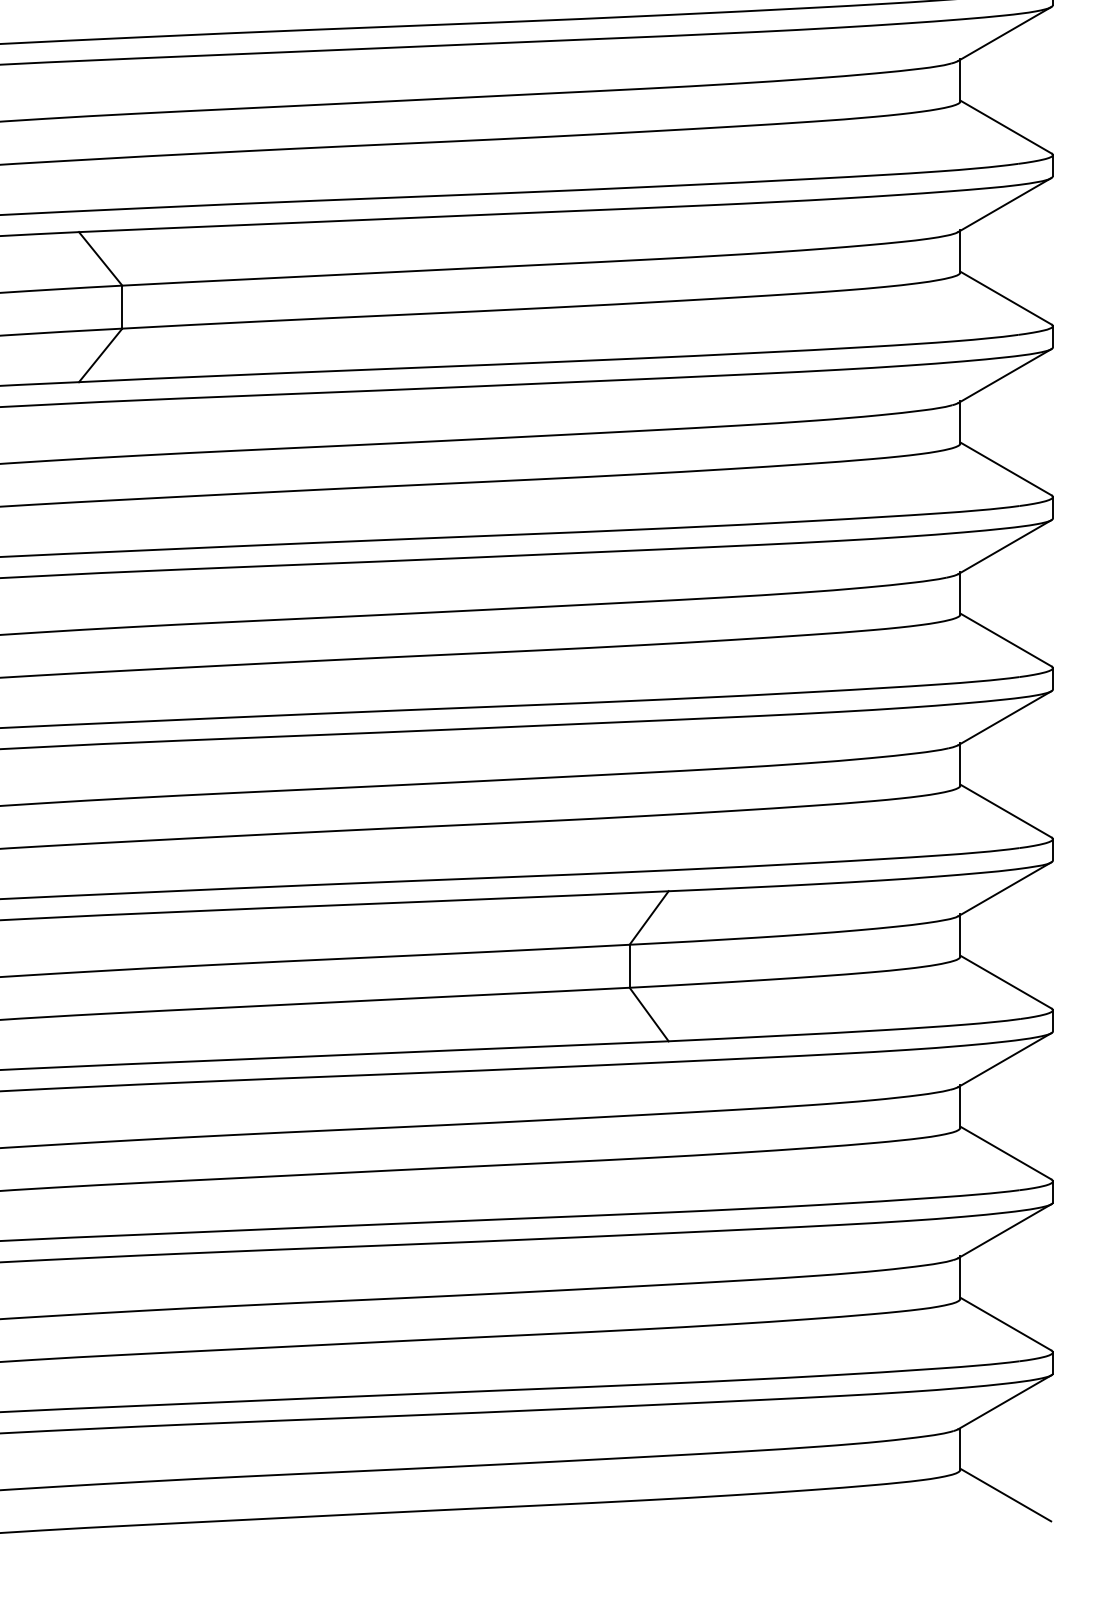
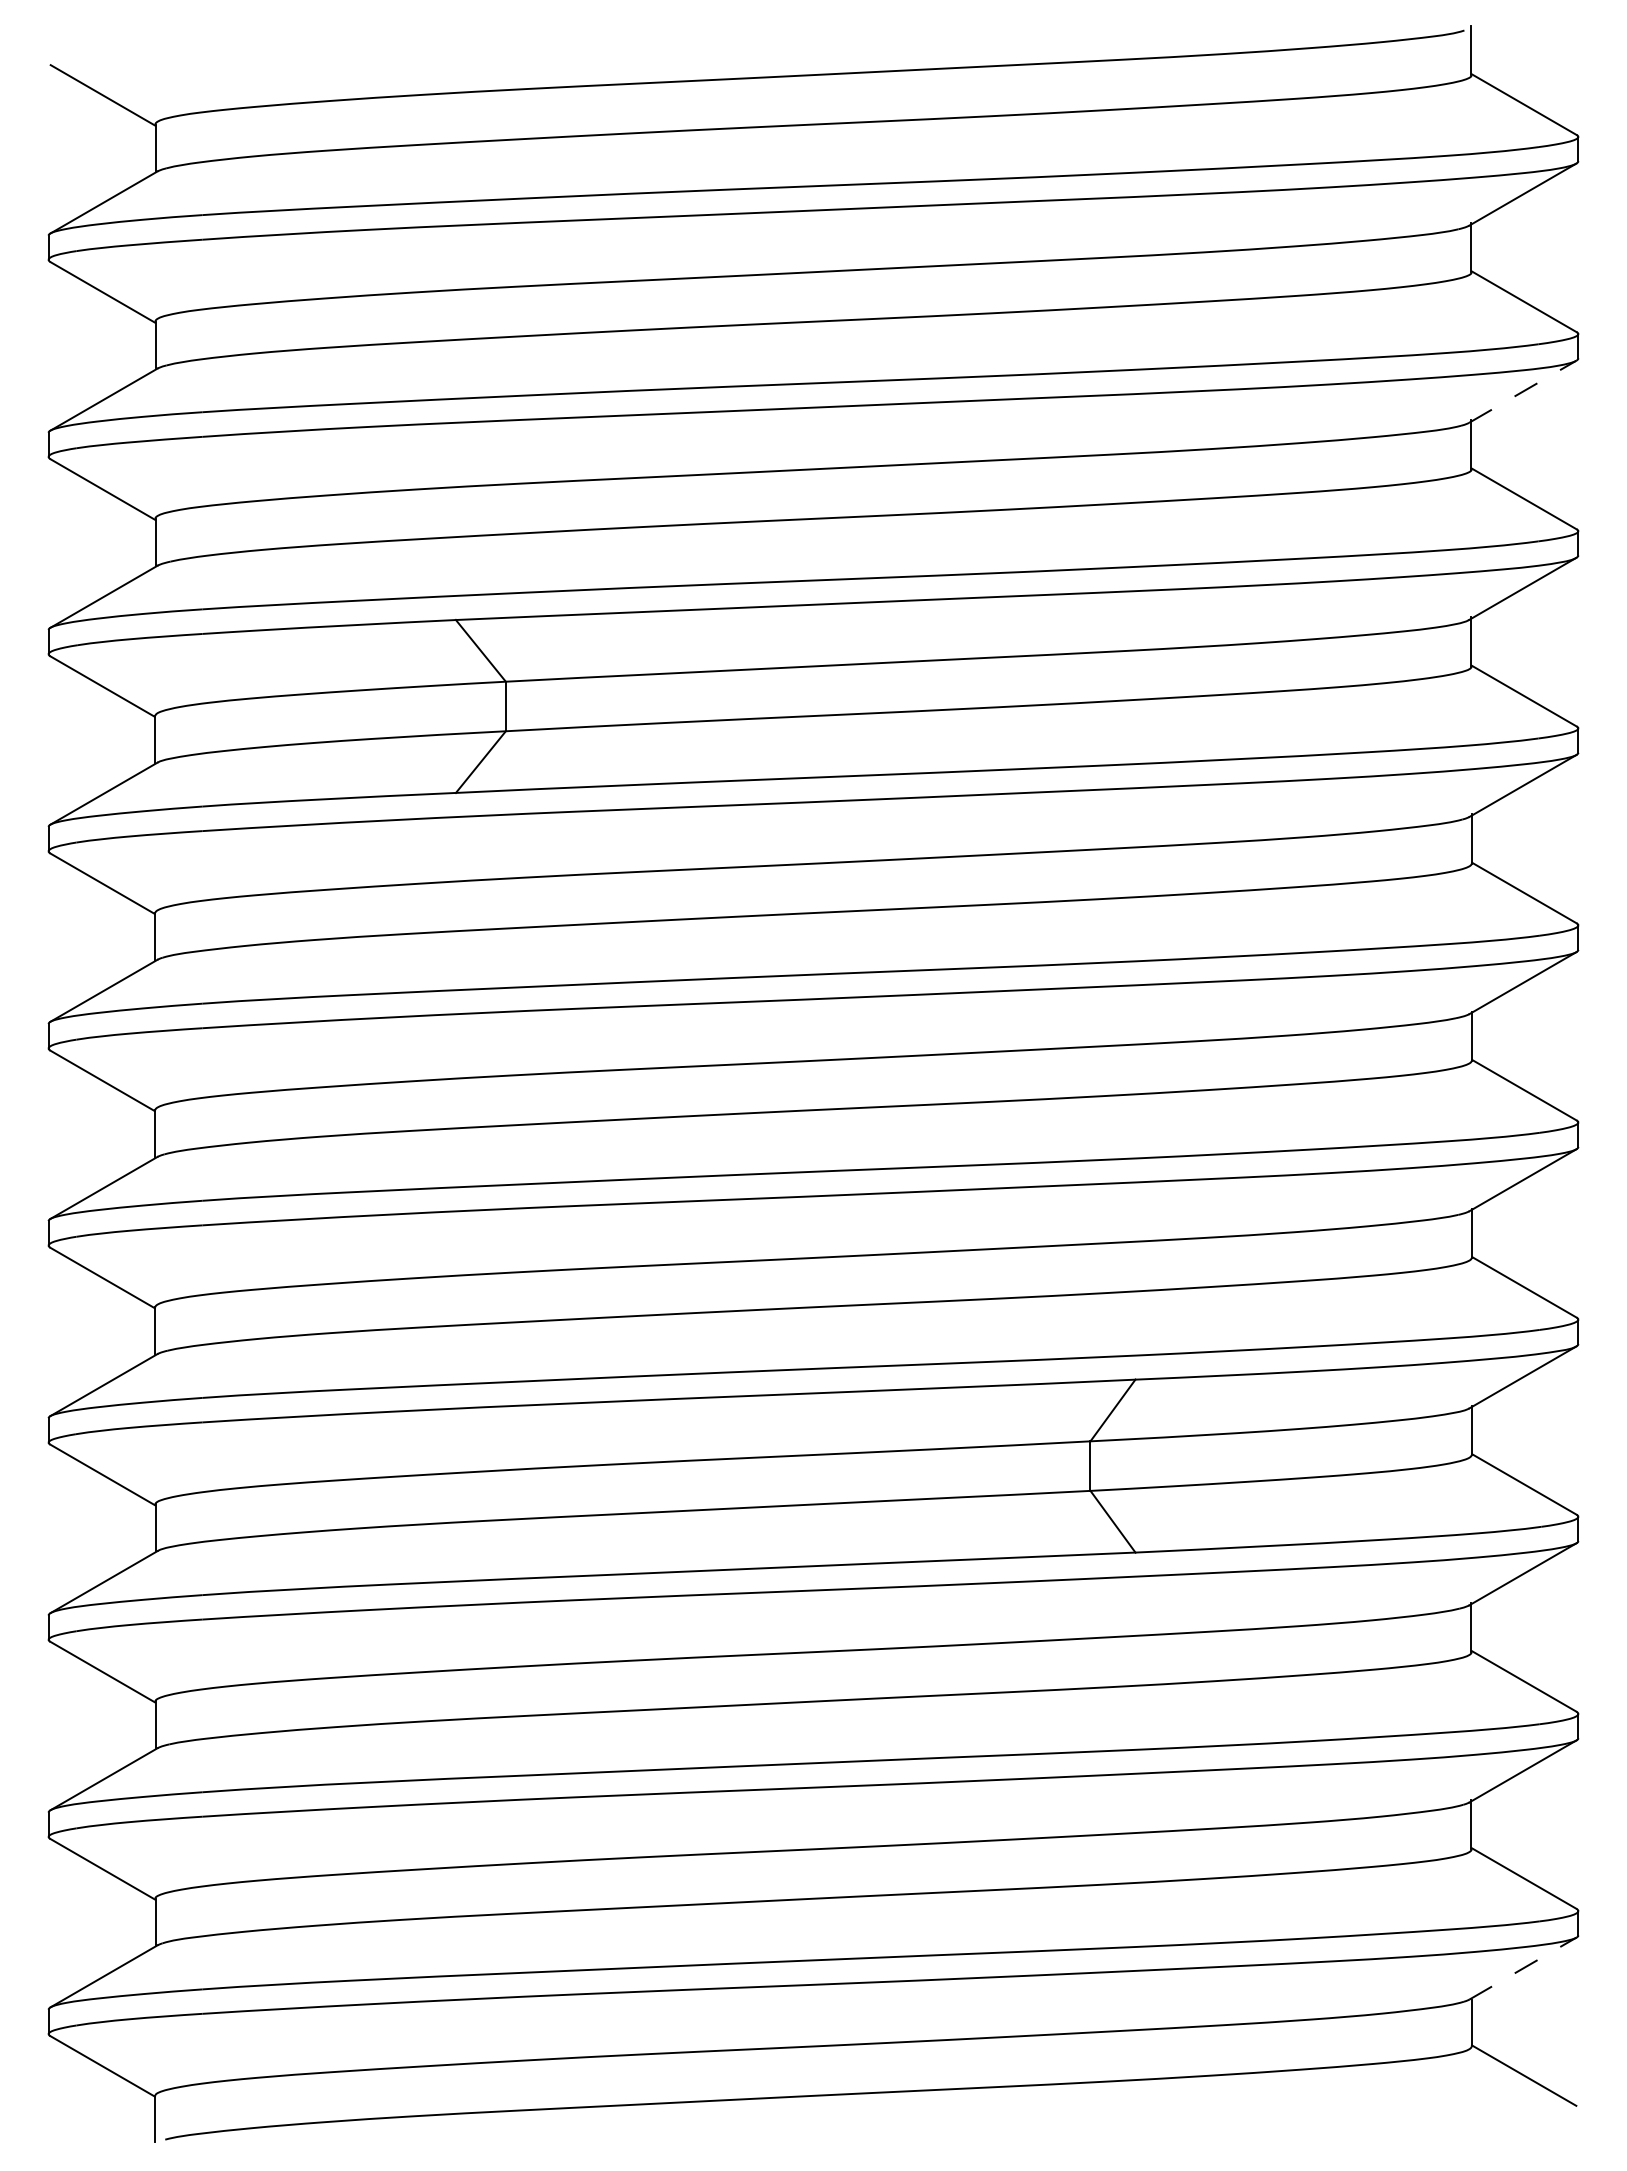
line: (1004, 33) -> (1522, 391), solid -> dashed
line: (1005, 1402) -> (1523, 1968), solid -> dashed

